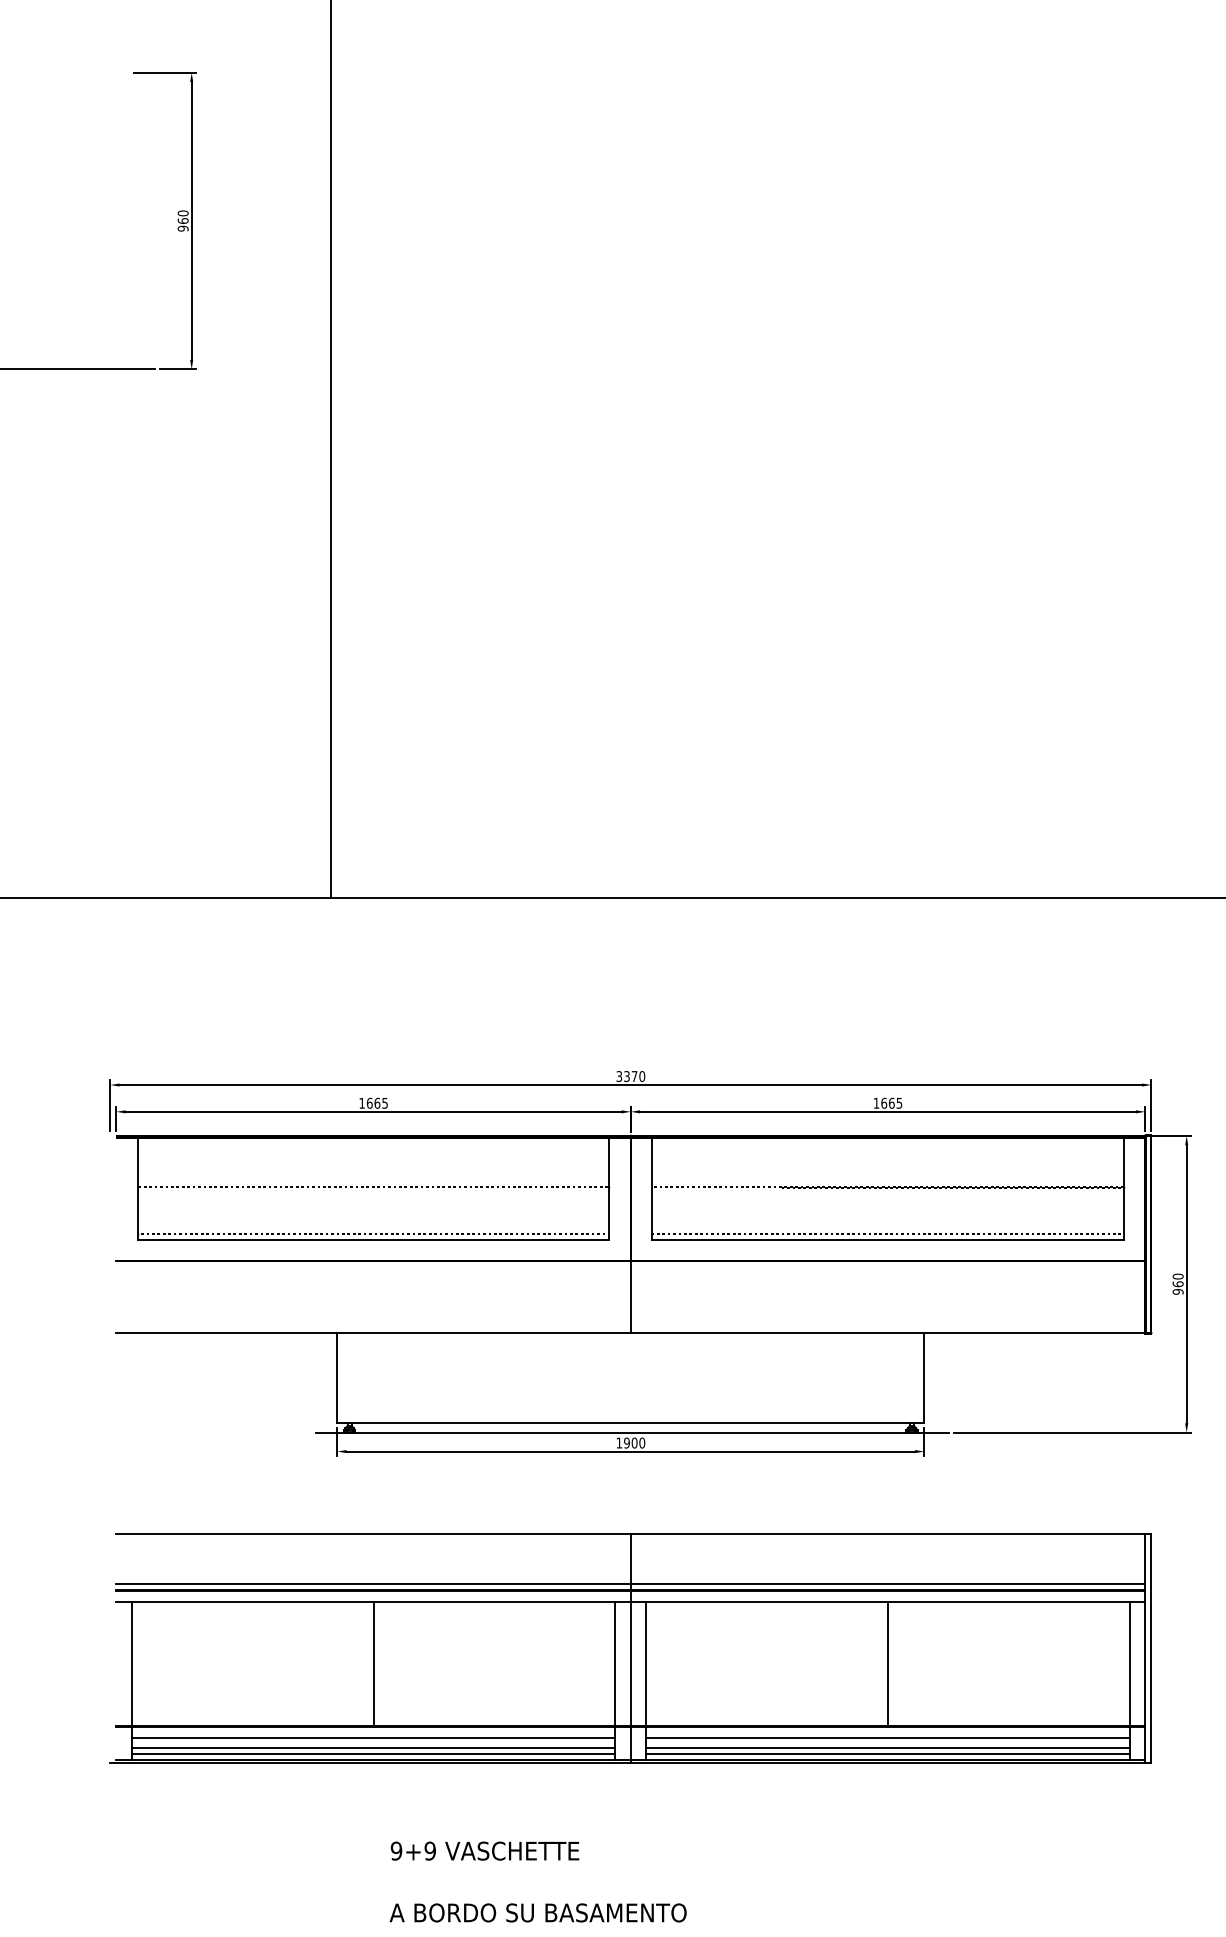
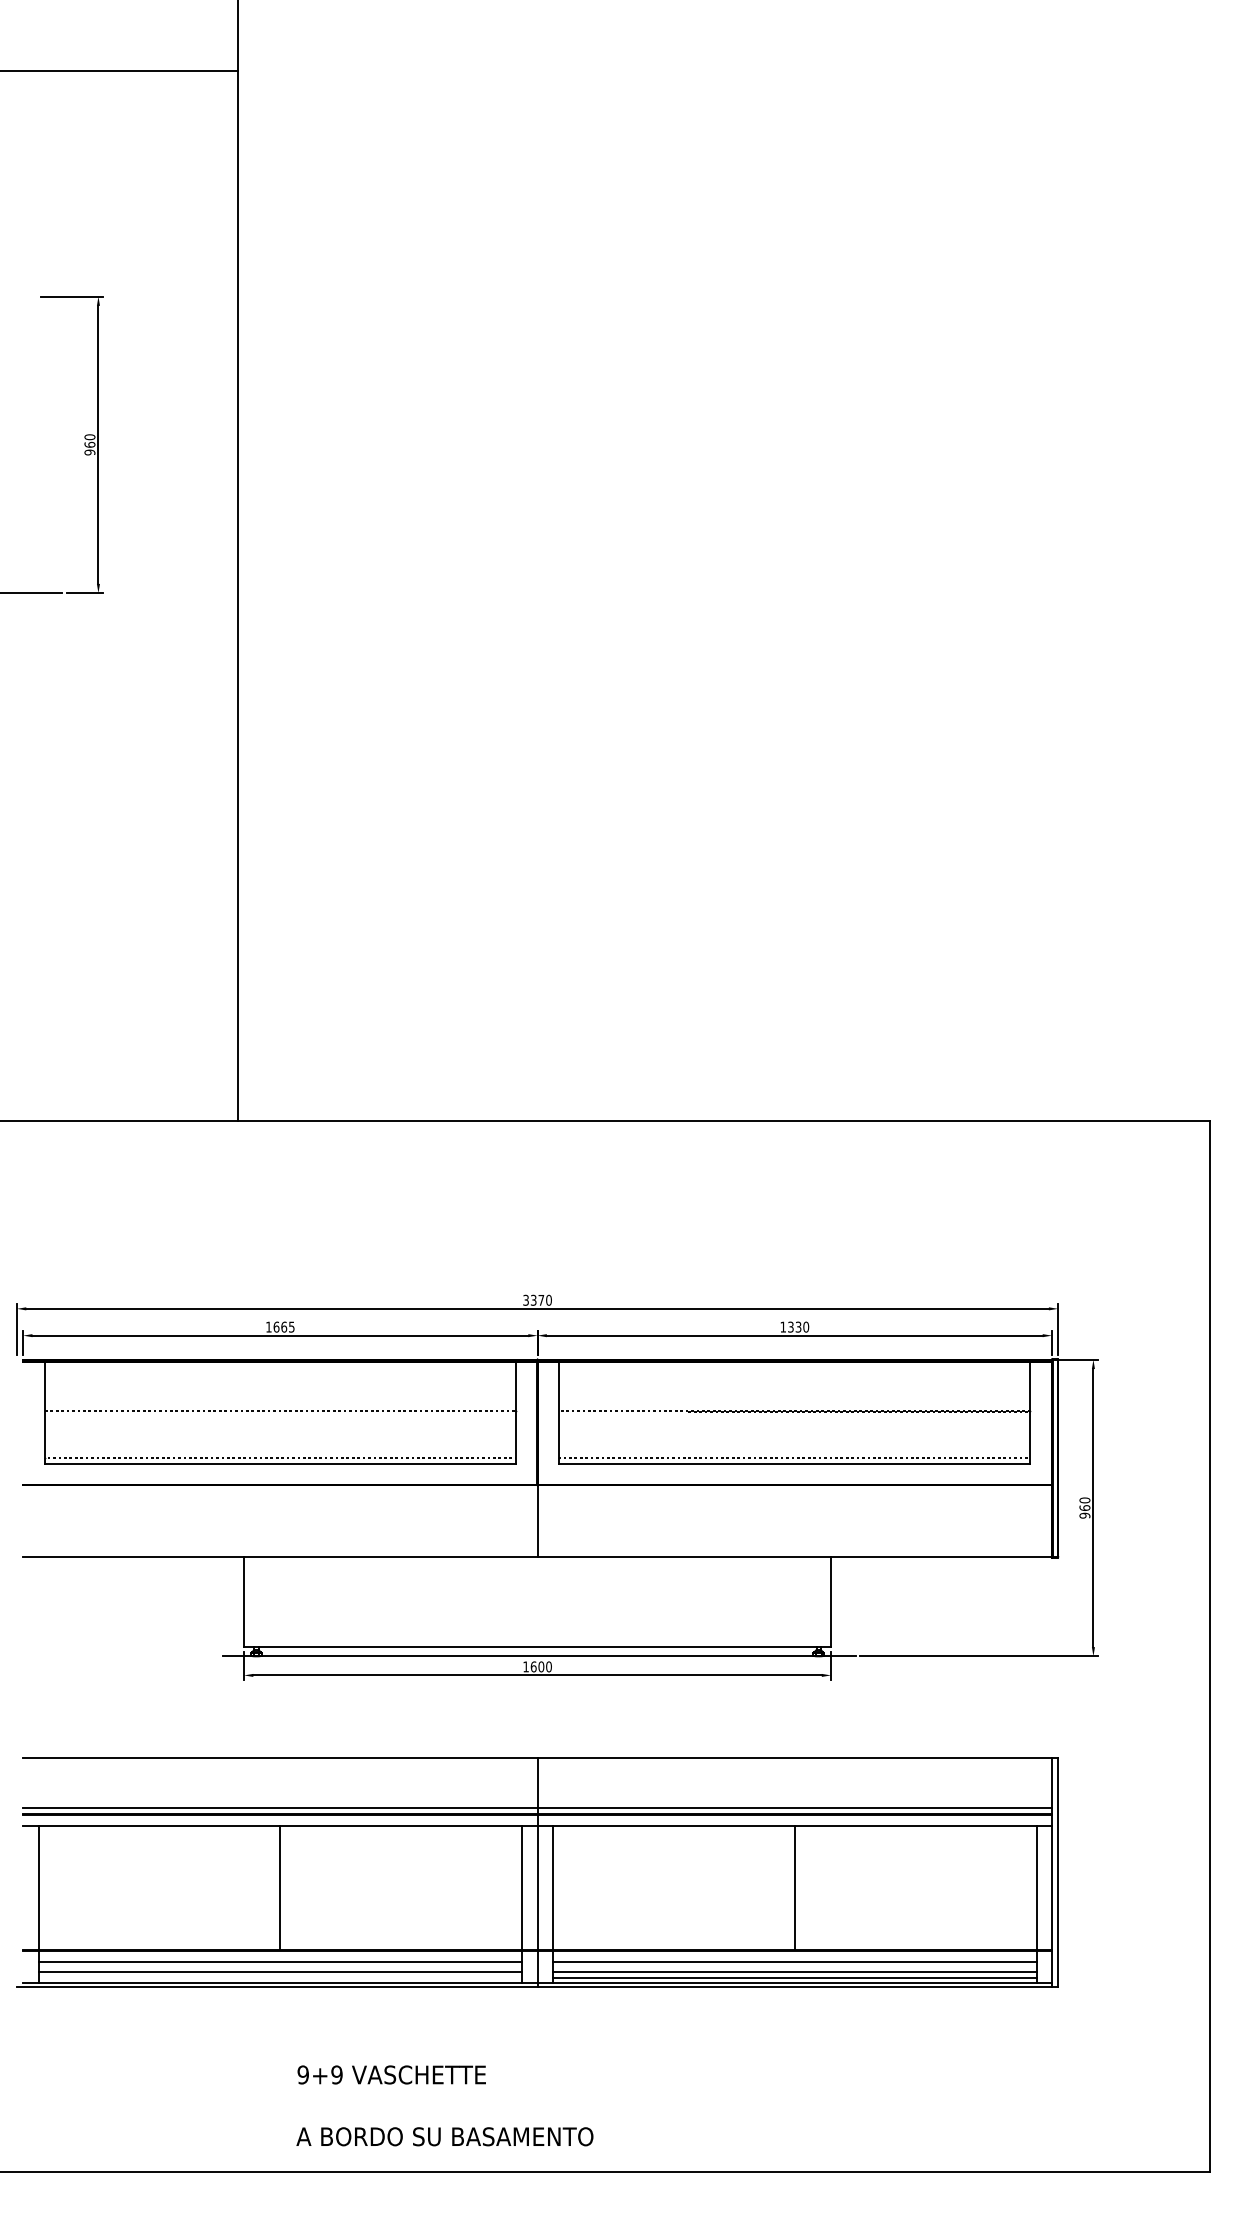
text: (891, 1102) -> (798, 1326), 1665 -> 1330
text: (626, 1442) -> (533, 1666), 1900 -> 1600
line: (373, 1754) -> (280, 1978), removed

